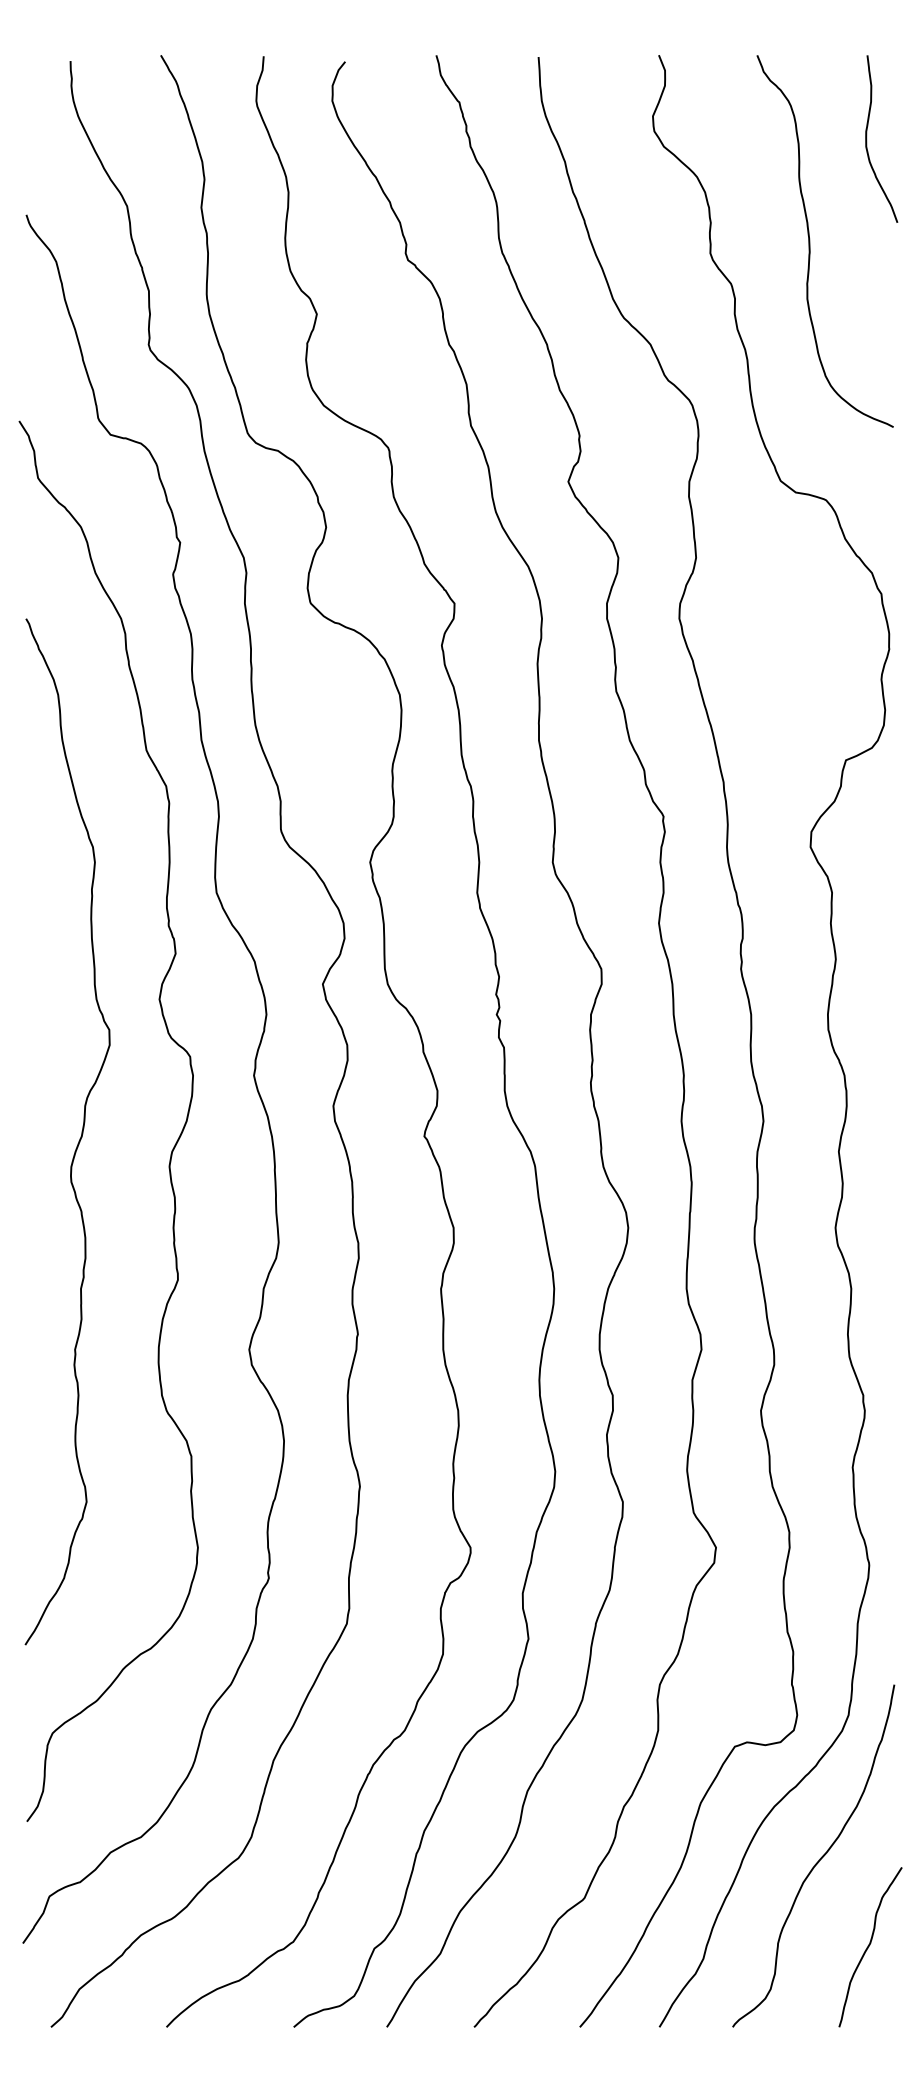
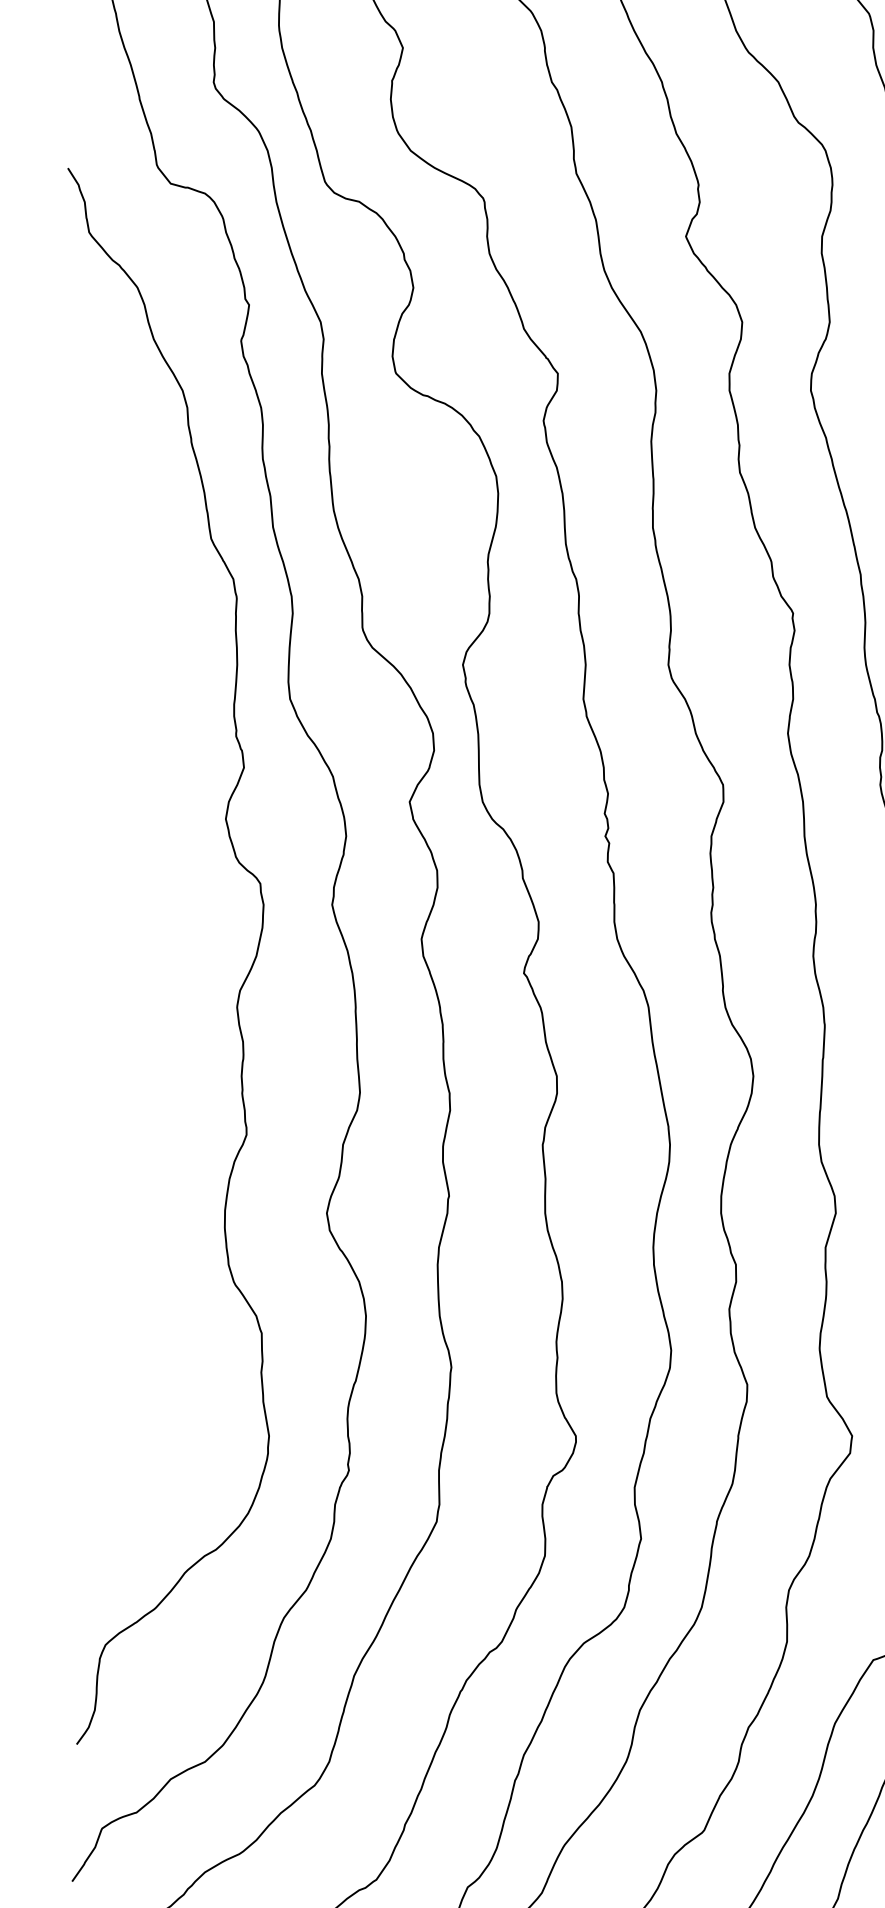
curve: (79, 1138) -> (135, 975), removed

